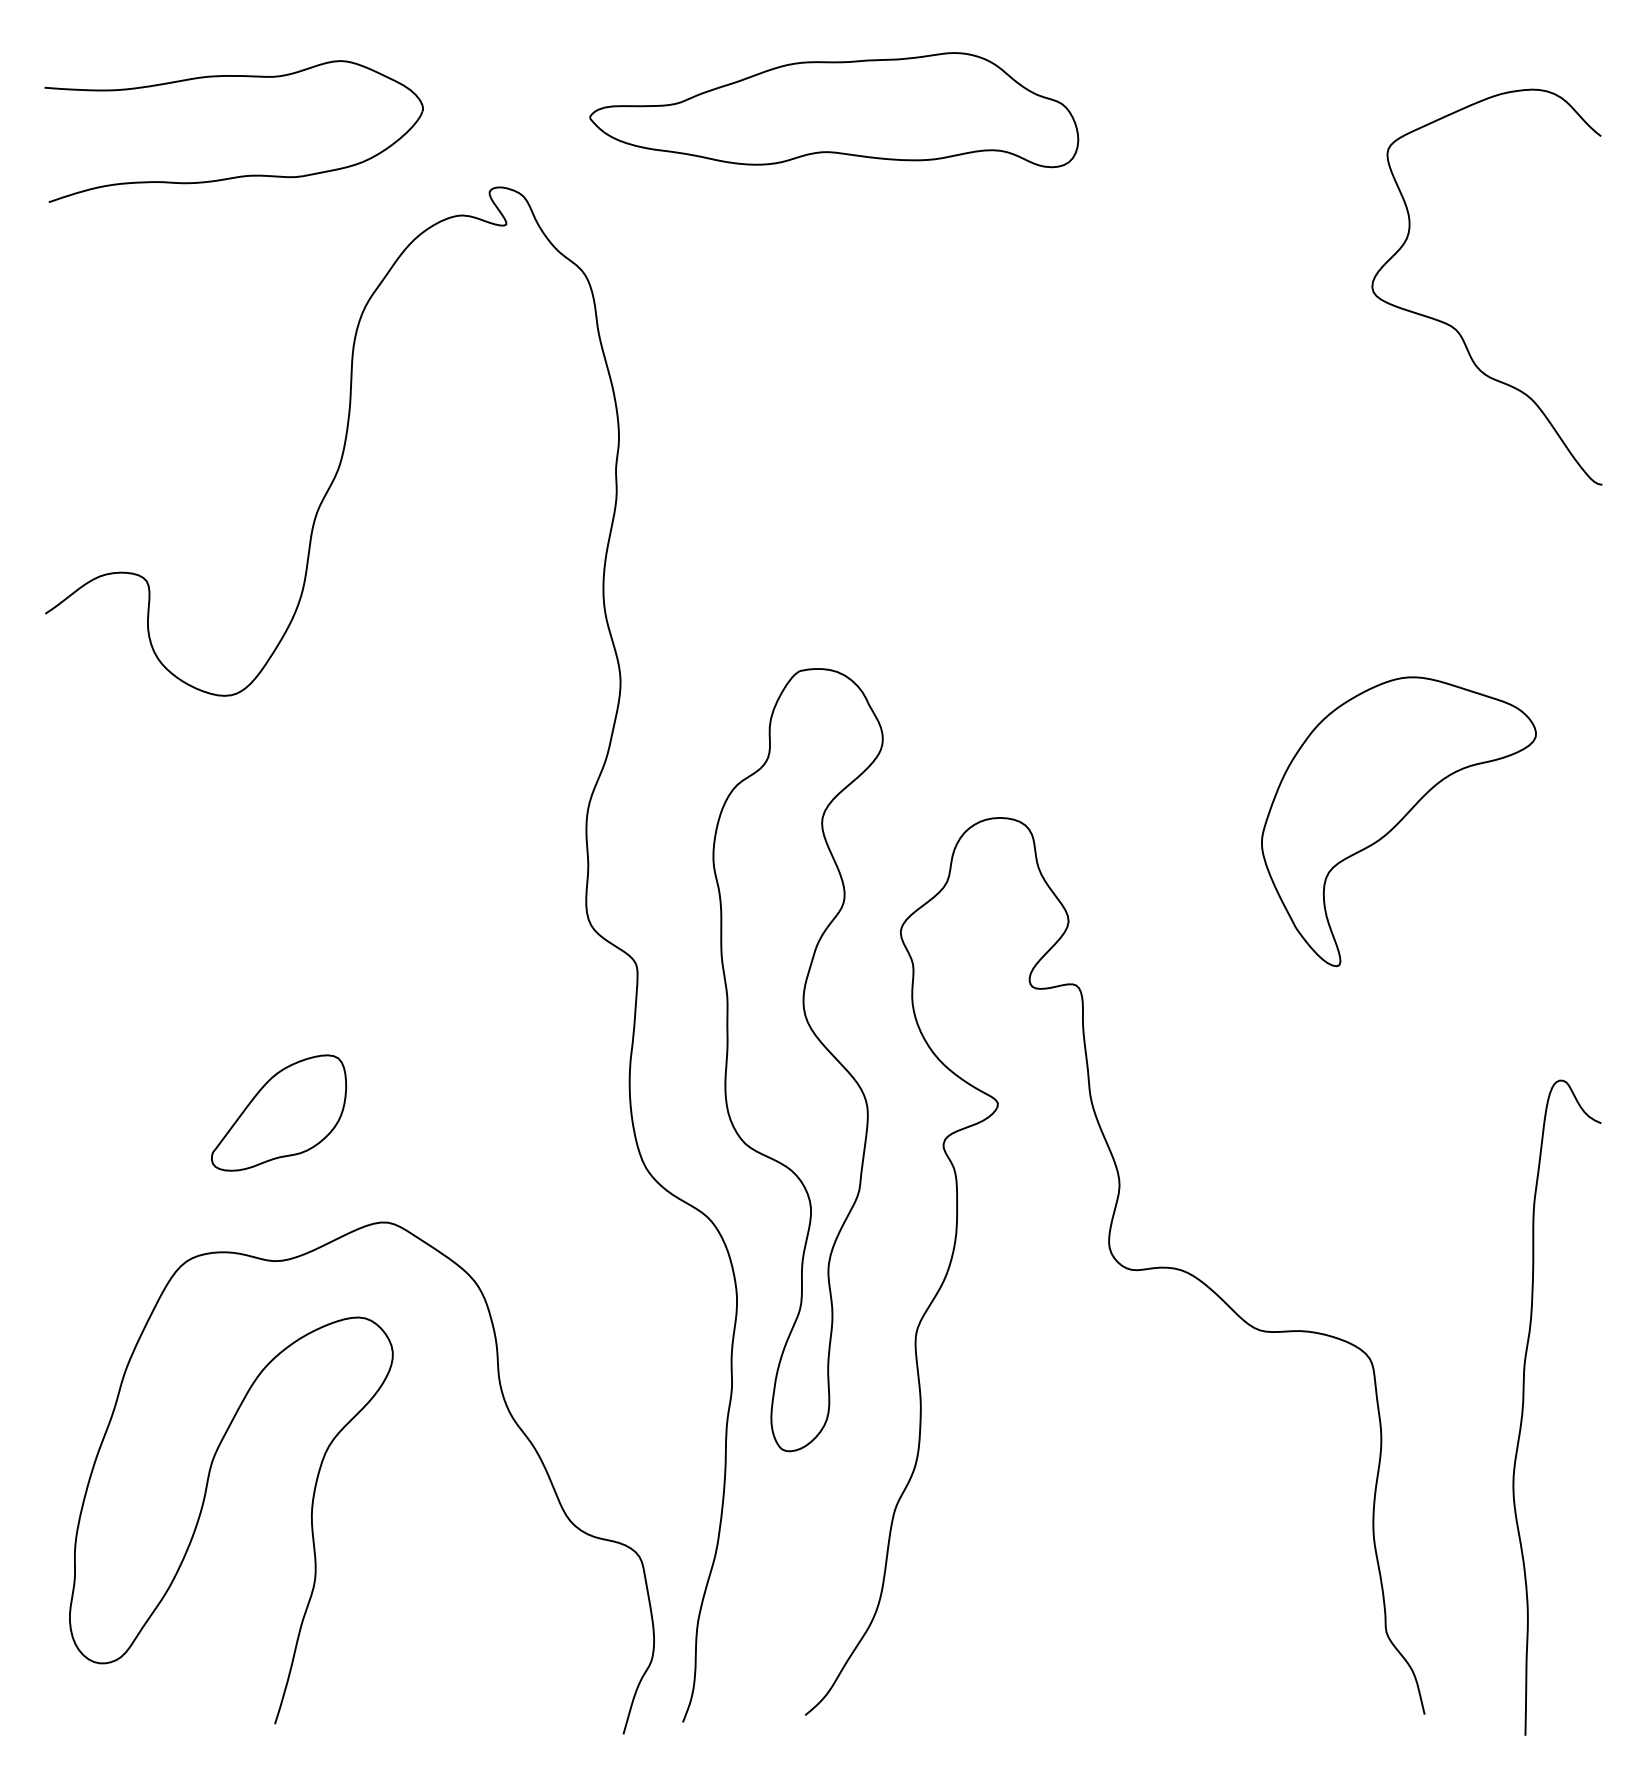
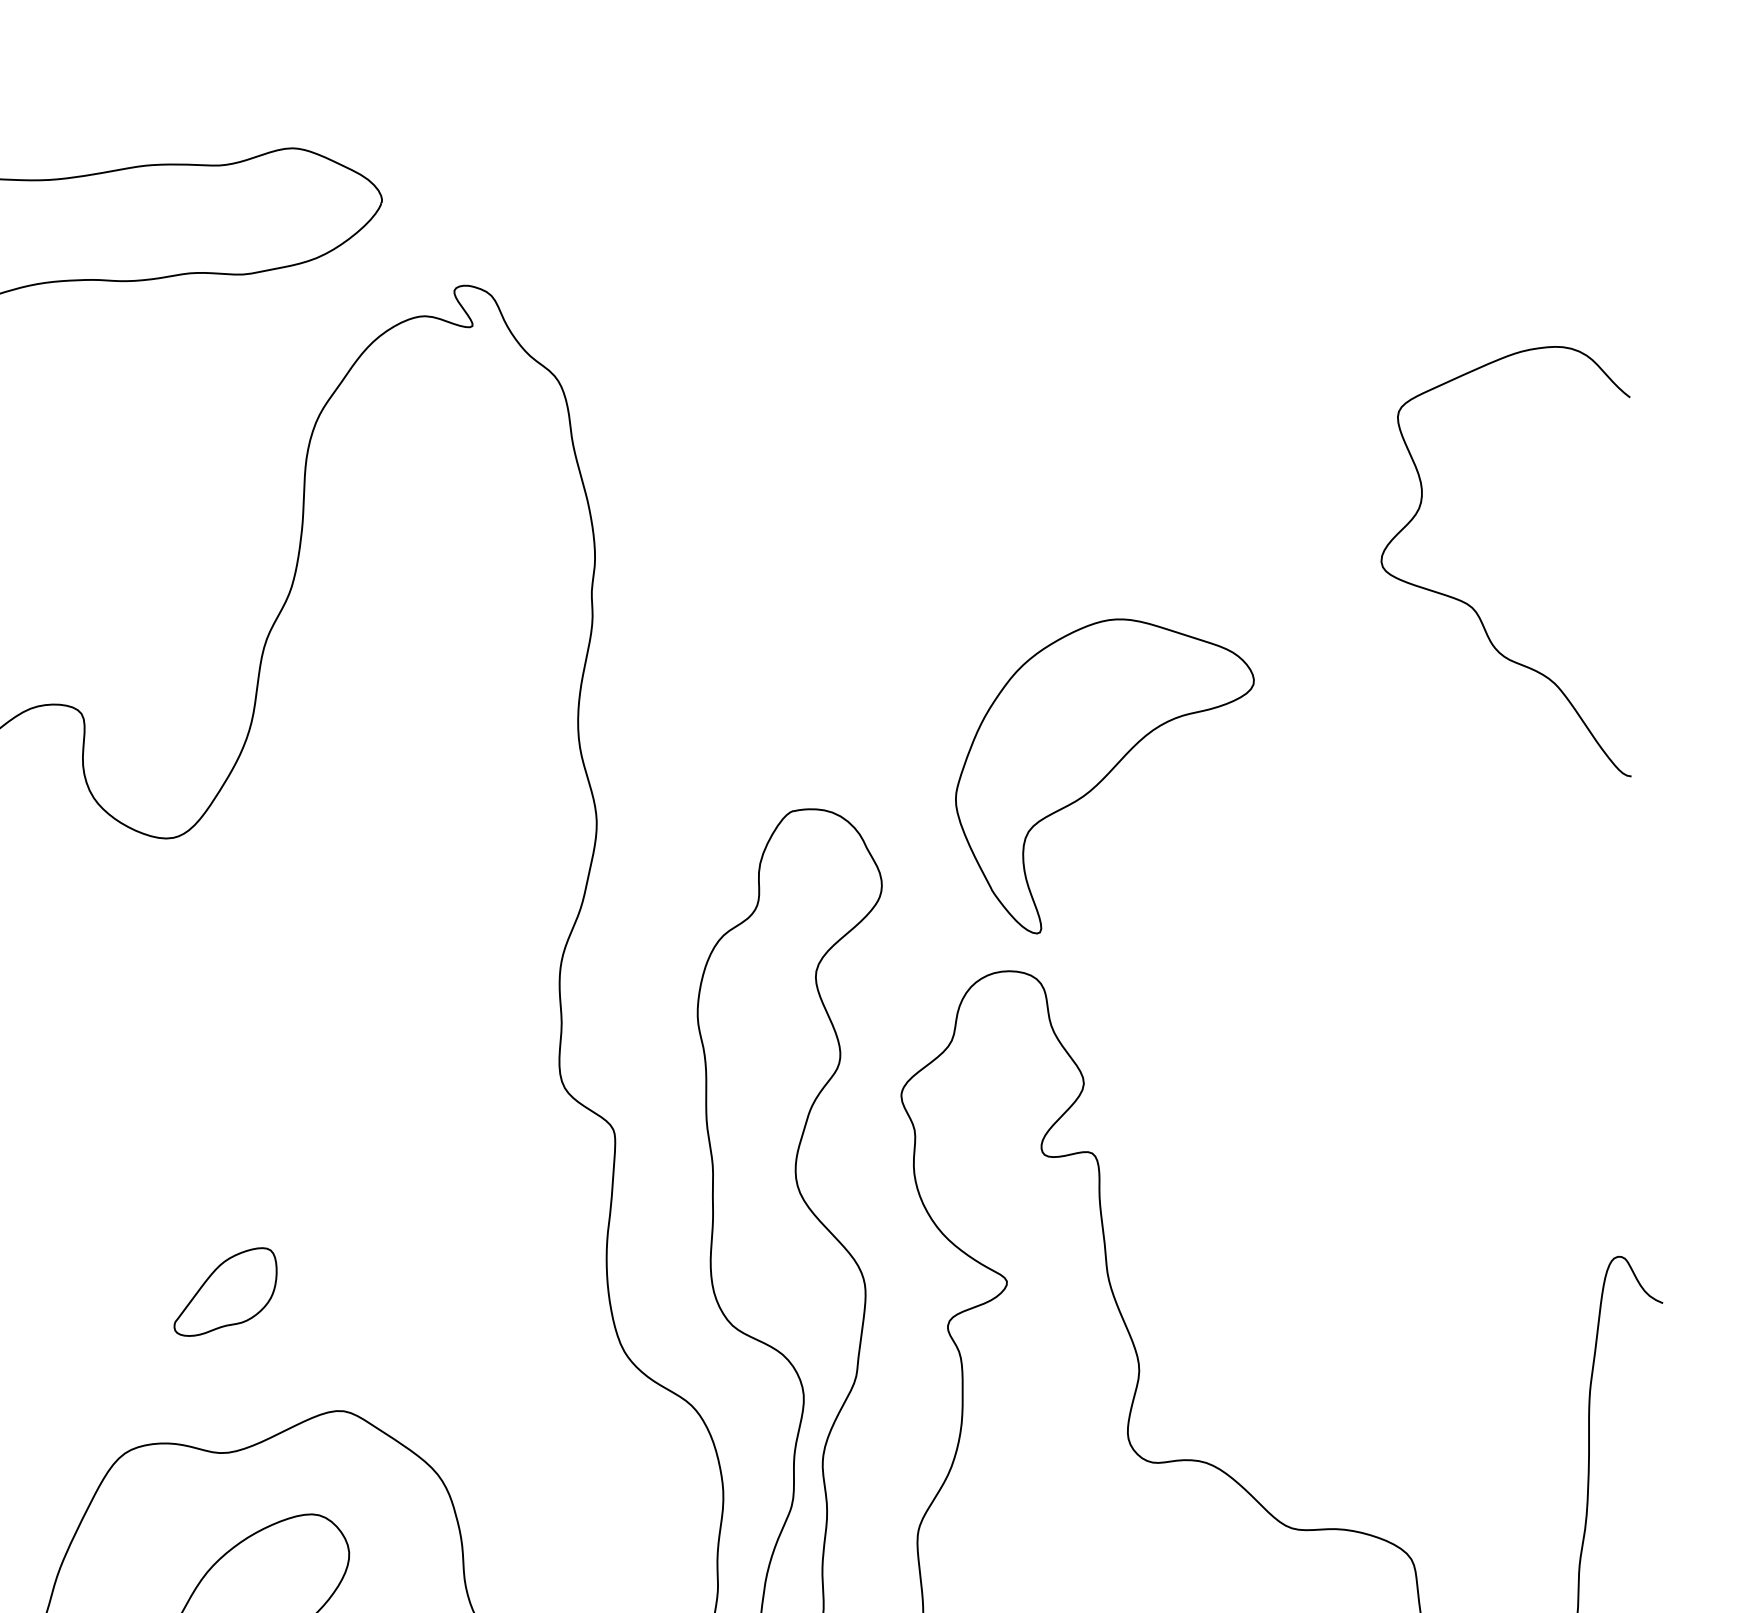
part: (834, 110) -> (829, 202), removed
curve: (1453, 326) -> (1469, 604), moved
part: (1398, 821) -> (1104, 776), moved
part: (279, 1112) -> (225, 1291), size x0.7

